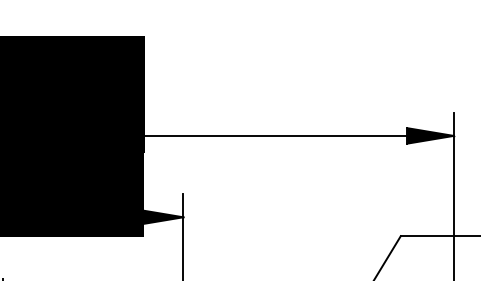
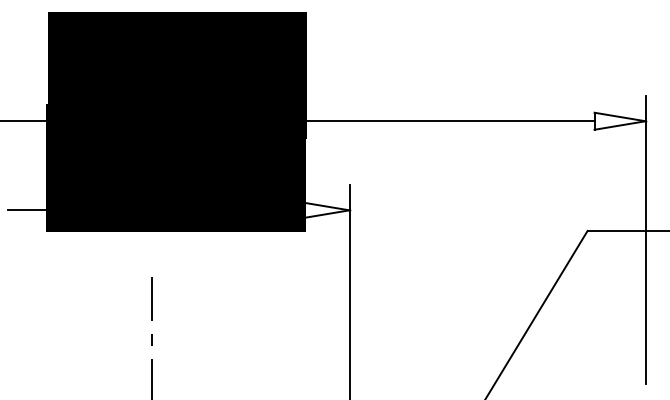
fill: (429, 135) -> (619, 120), removed
fill: (159, 216) -> (323, 209), removed

